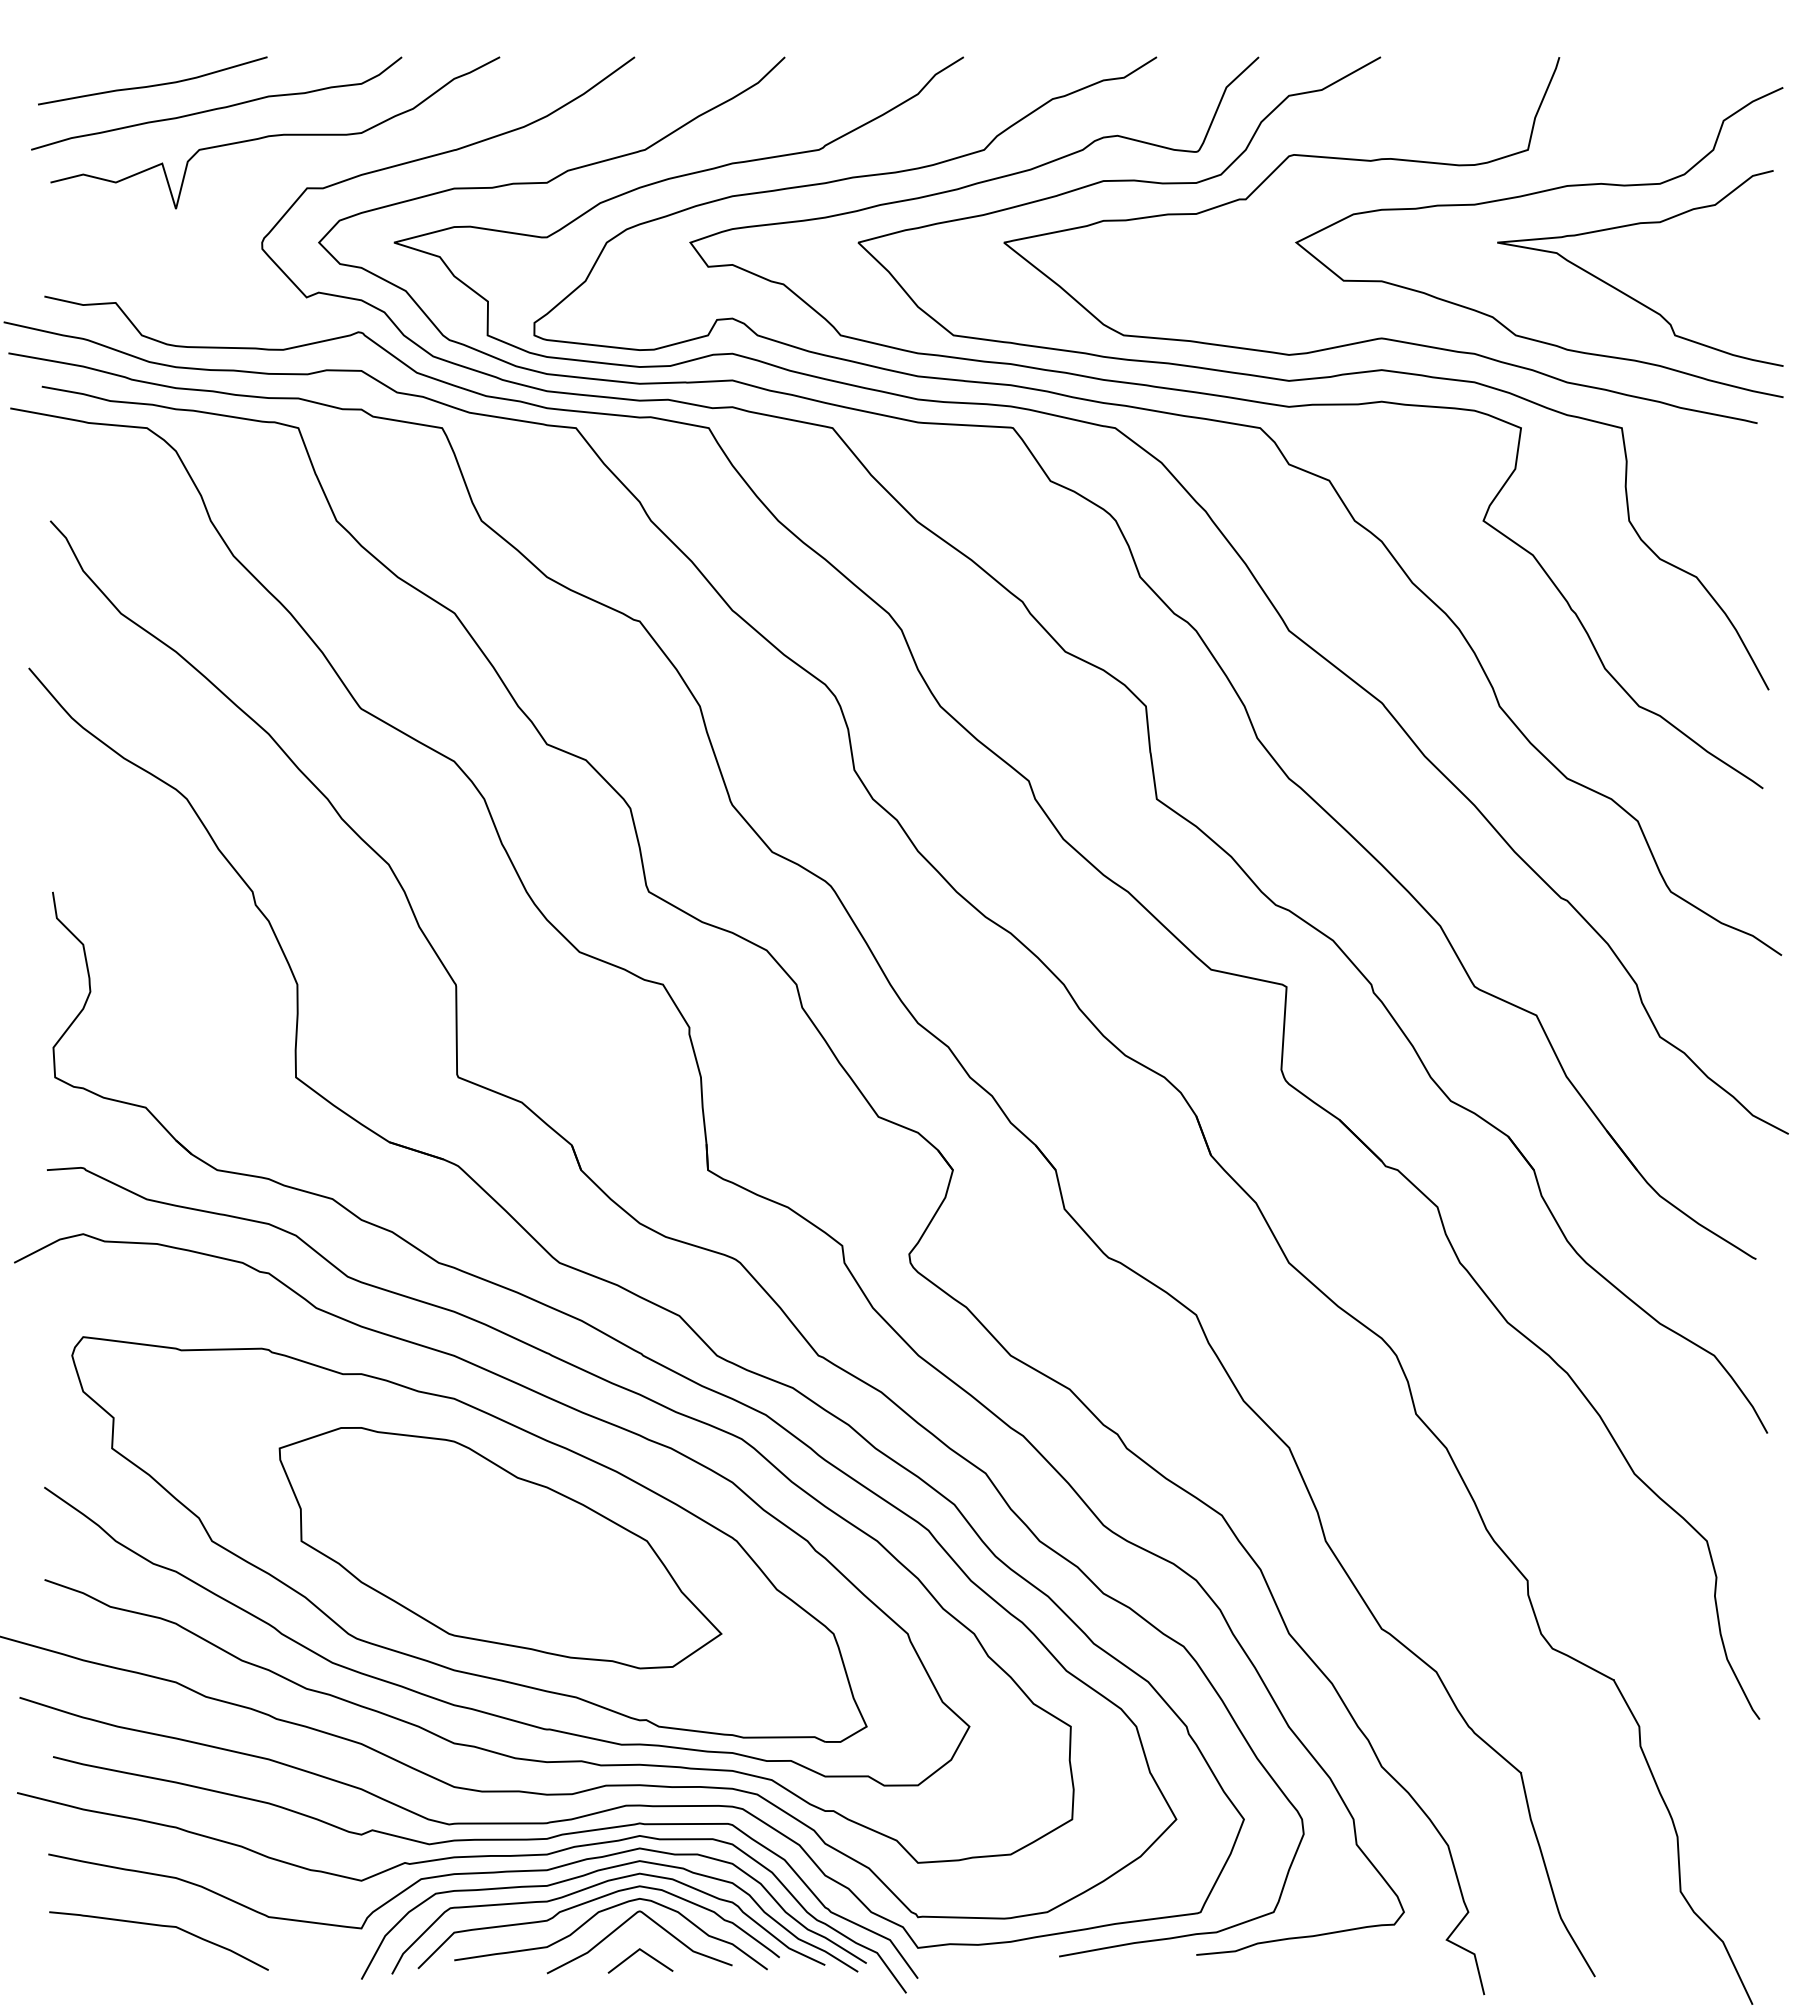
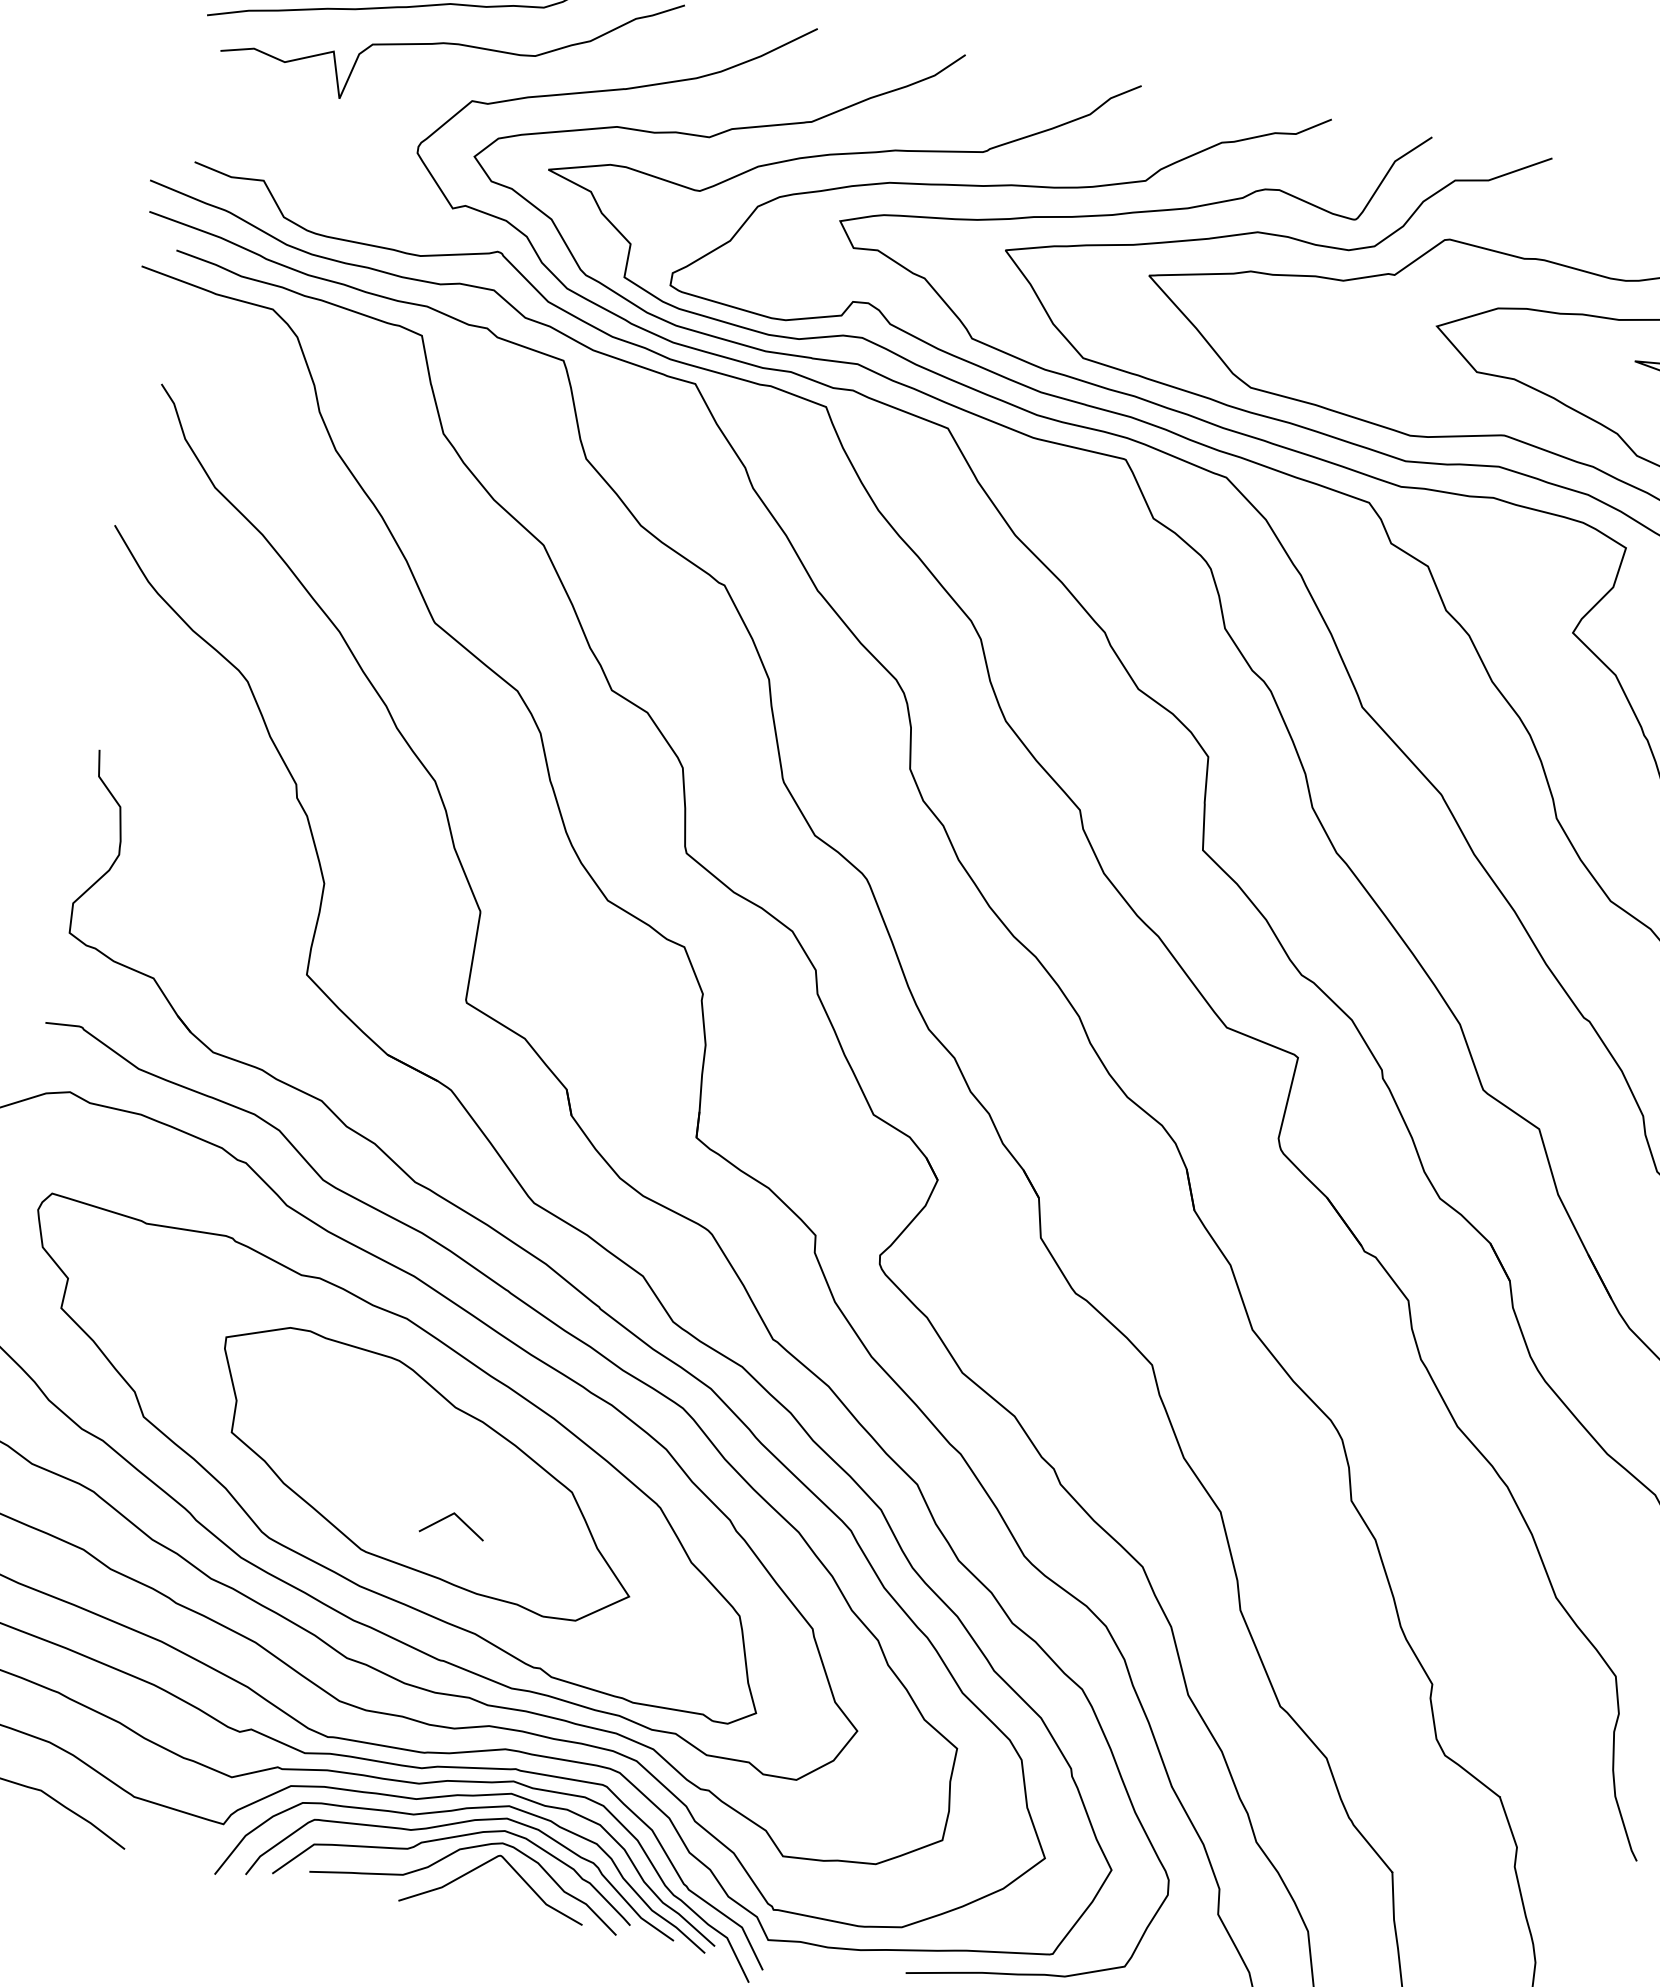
line: (645, 1954) -> (459, 1519), moved

